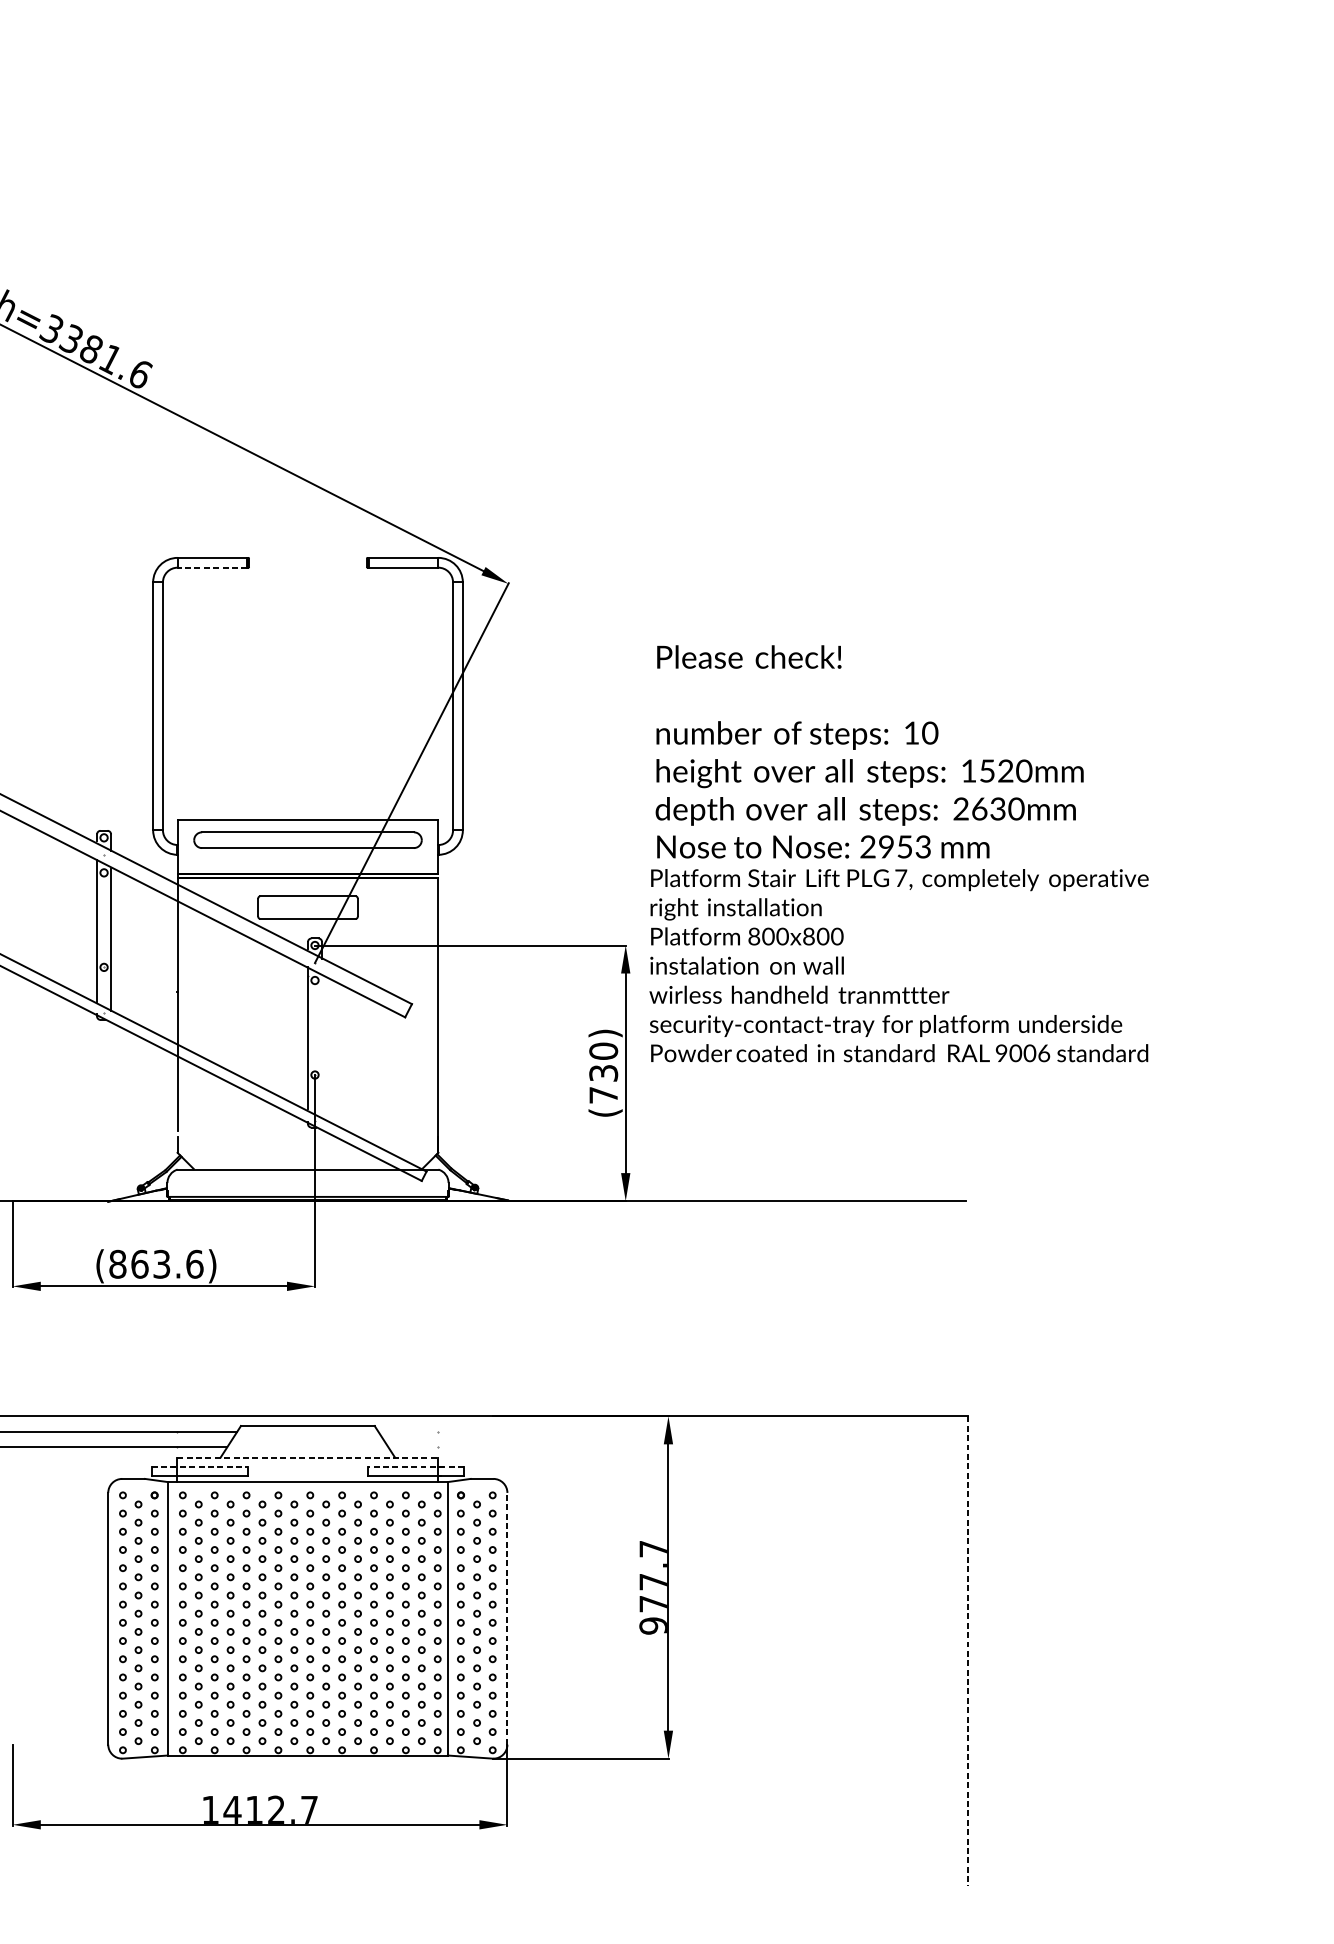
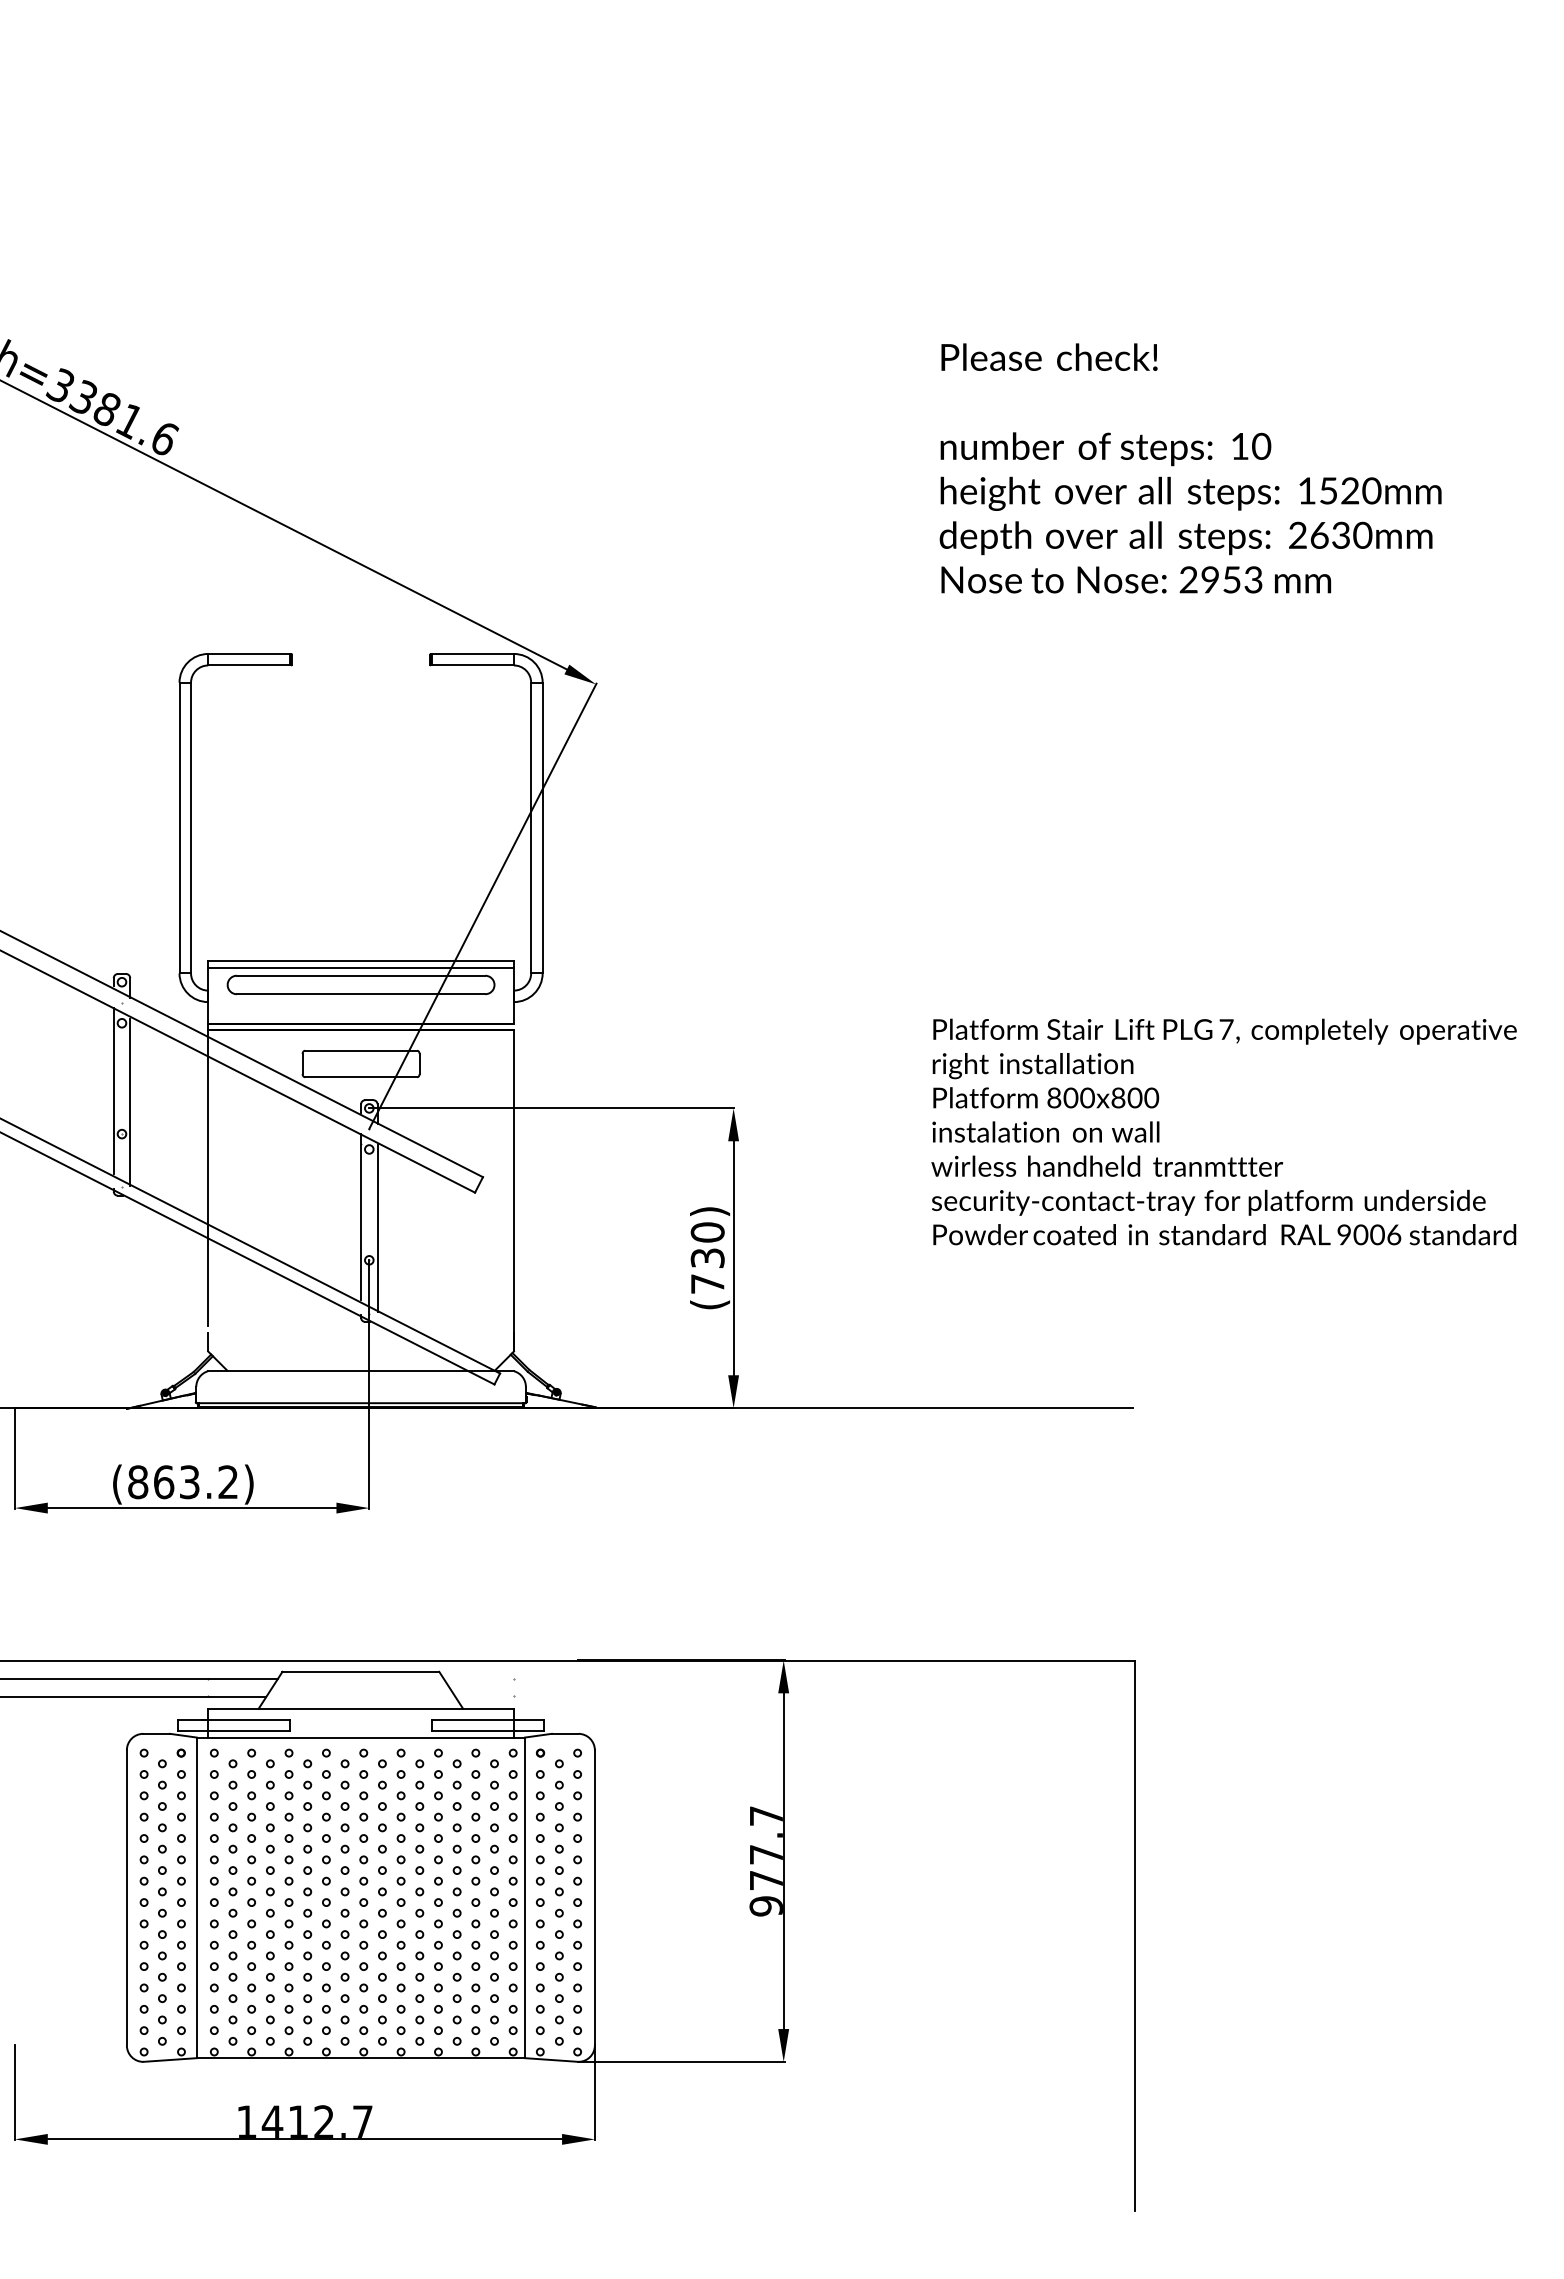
line: (212, 567) -> (249, 665), dashed -> solid
text: (869, 751) -> (1190, 468), moved
line: (308, 825) -> (361, 967), added
text: (898, 965) -> (1223, 1131), moved
line: (322, 1047) -> (377, 1228), added
text: (194, 1264) -> (228, 1482), (863.6) -> (863.2)
line: (308, 1457) -> (361, 1708), dashed -> solid
line: (200, 1466) -> (234, 1719), dashed -> solid
line: (415, 1466) -> (487, 1719), dashed -> solid
line: (507, 1618) -> (594, 1897), dashed -> solid
line: (968, 1651) -> (1135, 1936), dashed -> solid

